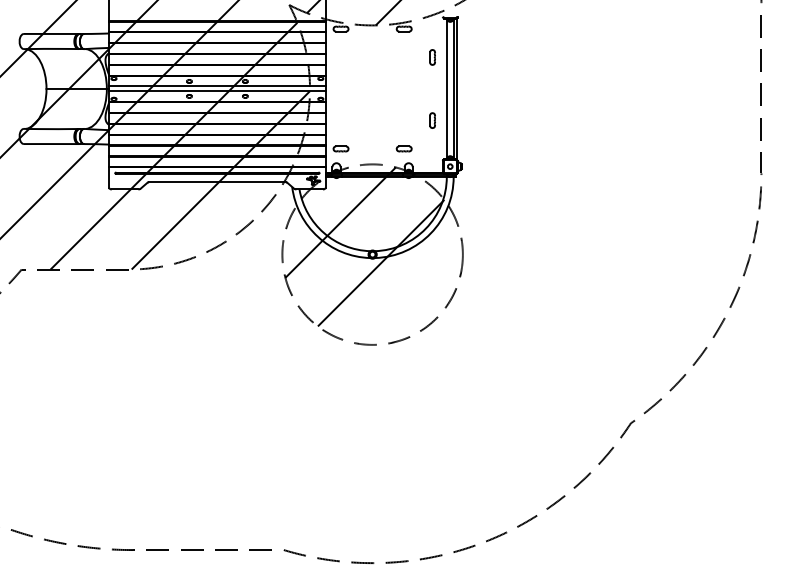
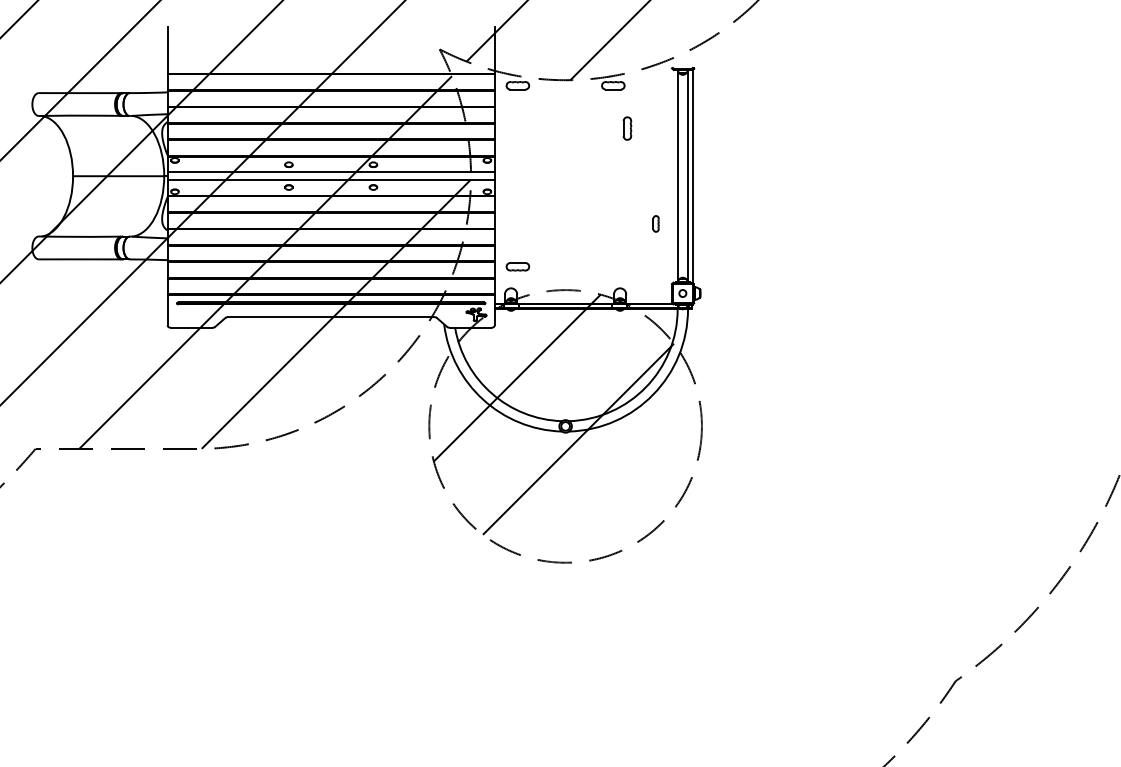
part: (432, 57) -> (627, 128), moved
part: (432, 120) -> (656, 223), size x0.7
part: (403, 148) -> (612, 266), removed

